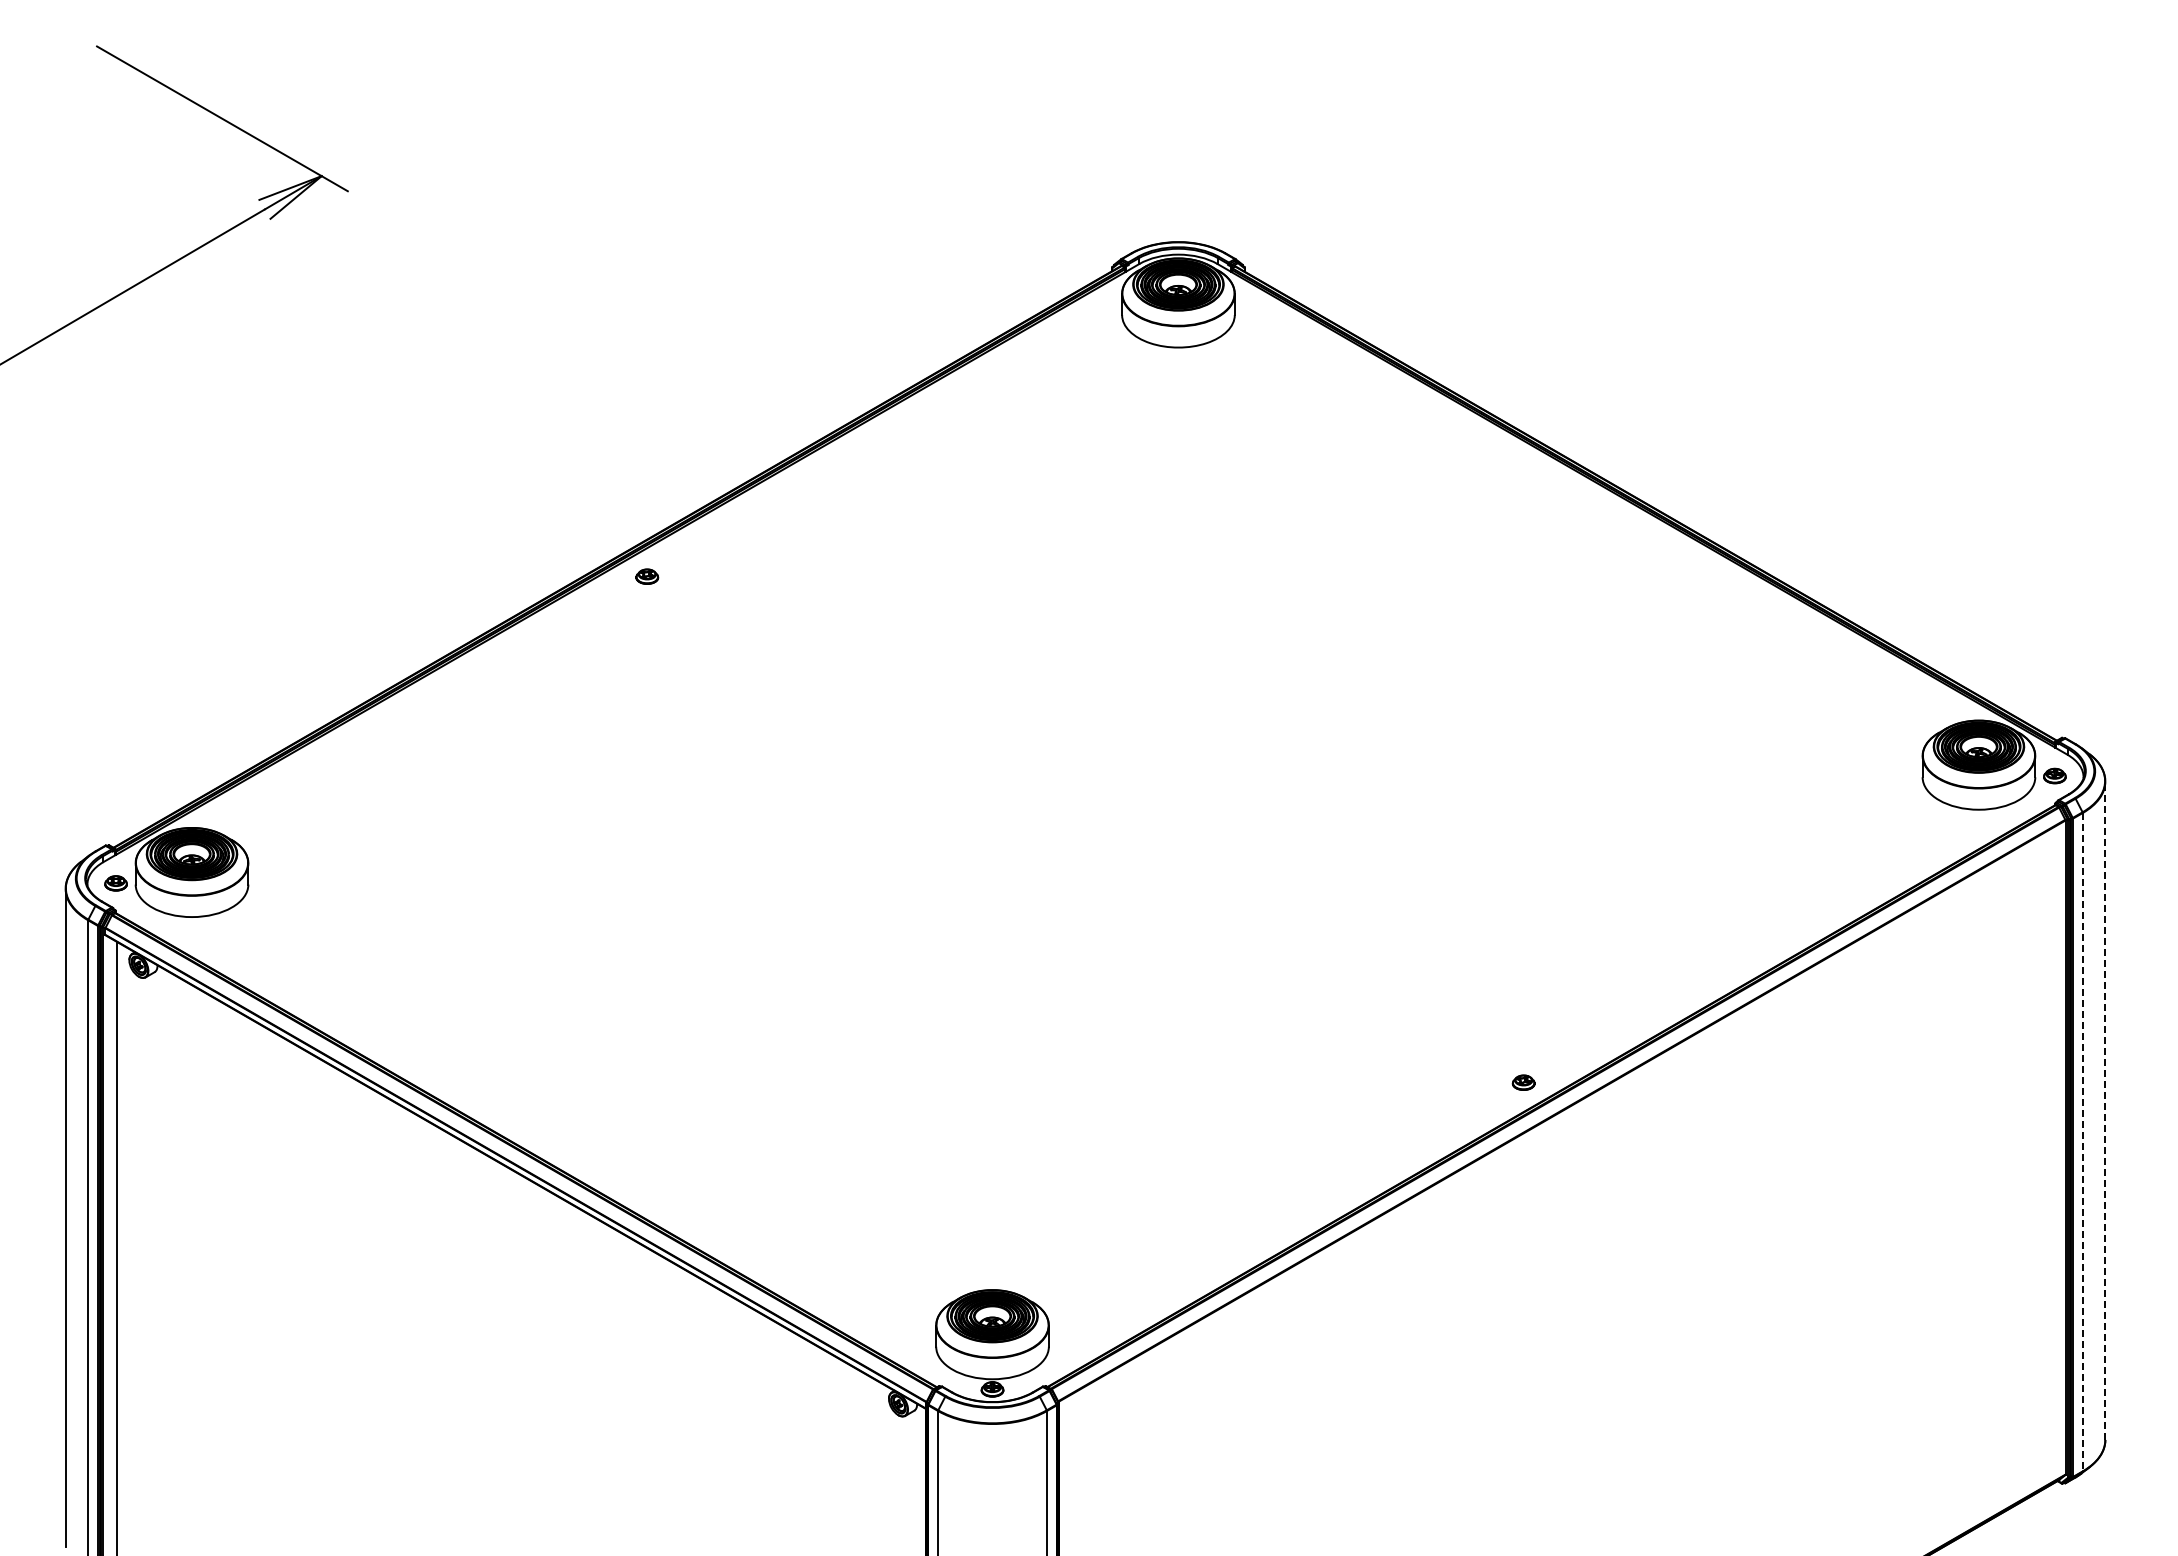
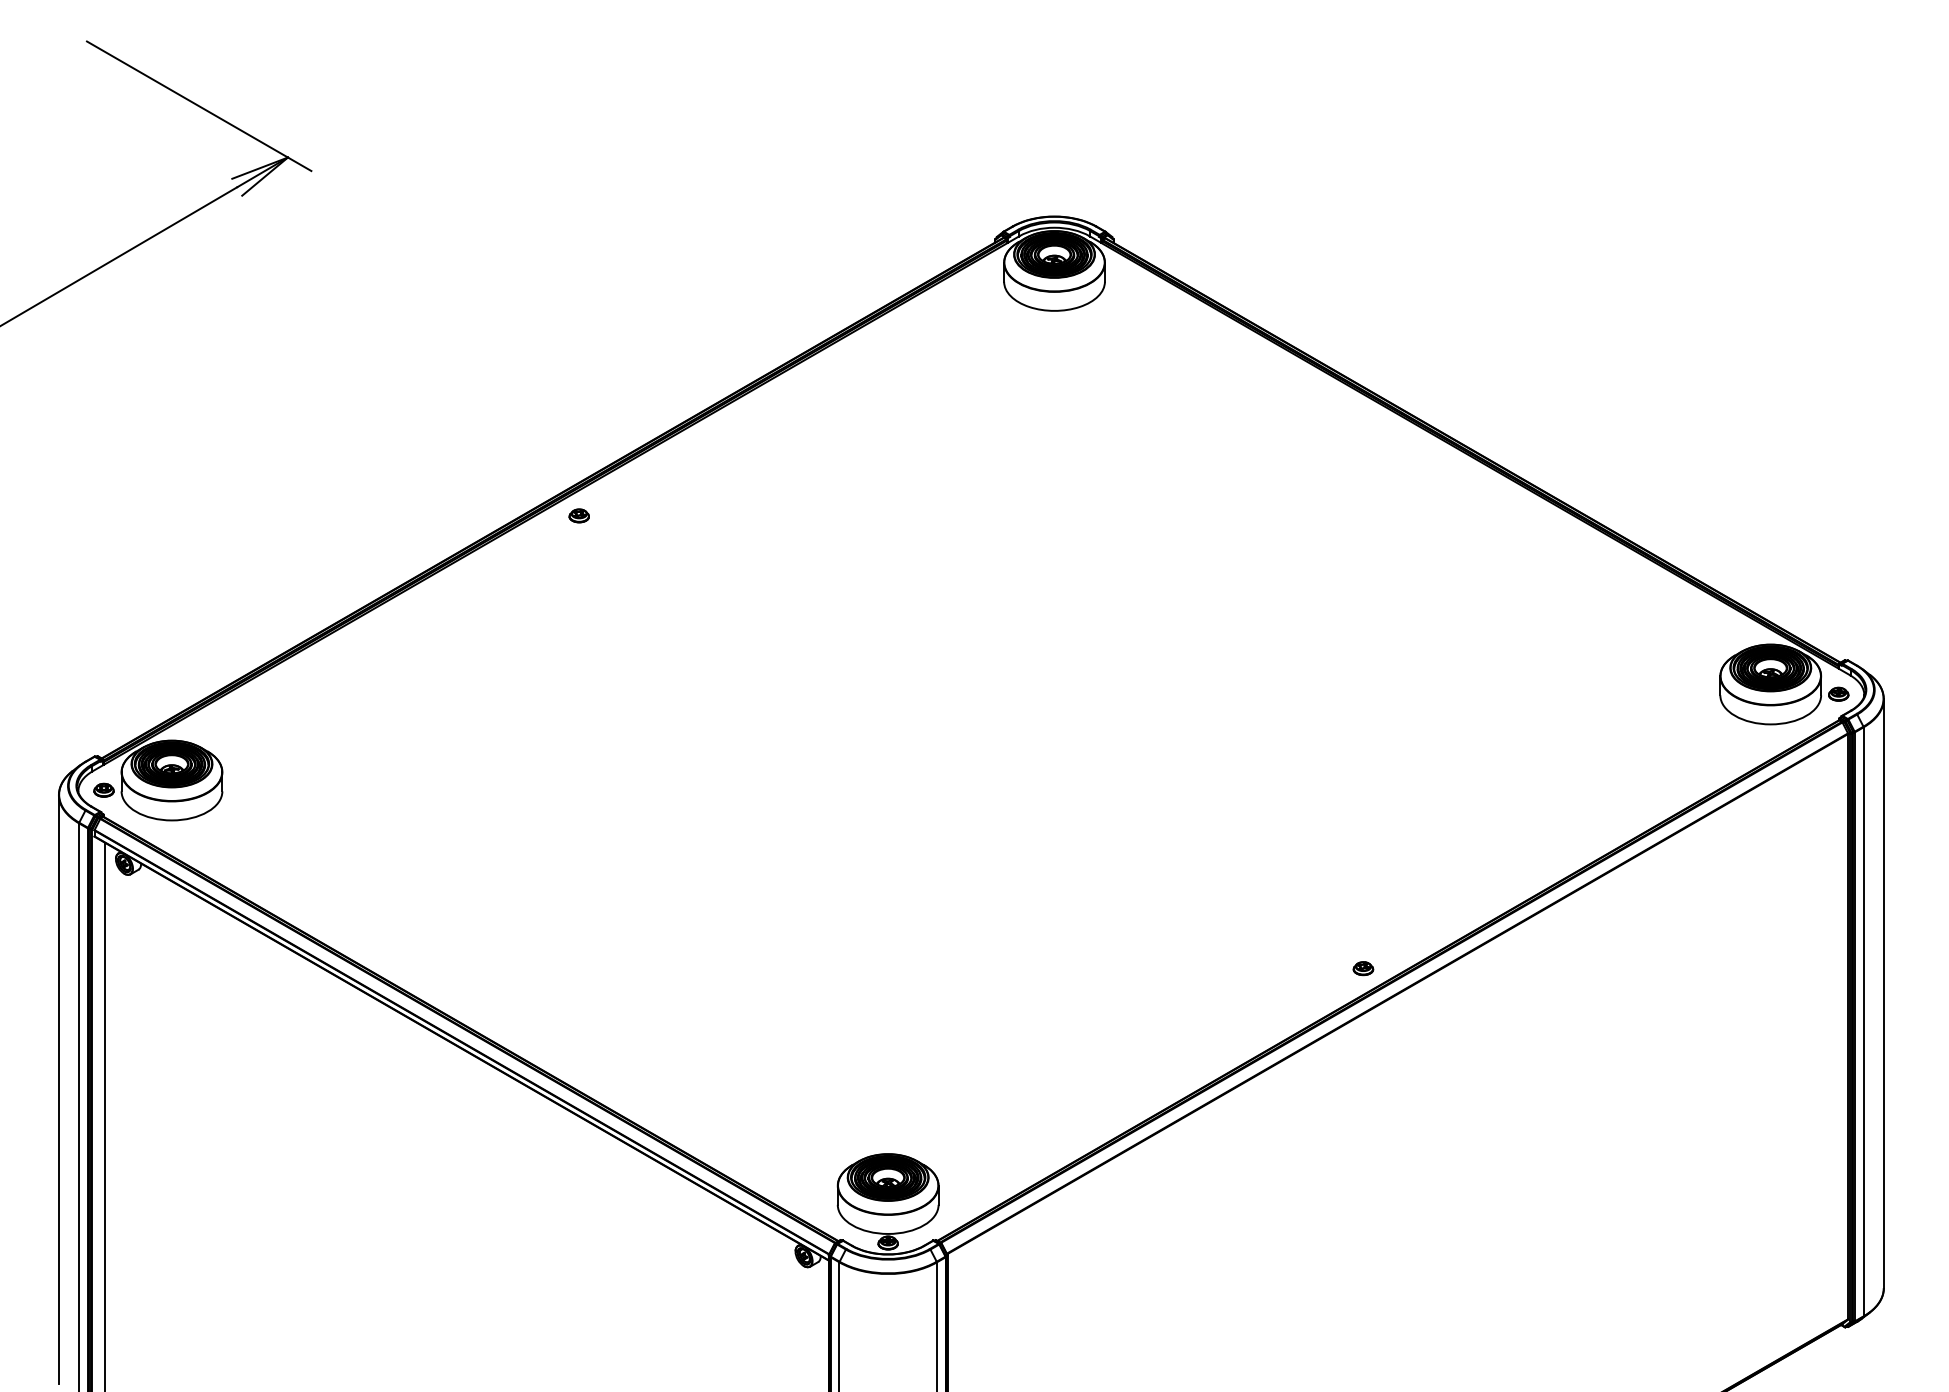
line: (2105, 1110) -> (1883, 993), dashed -> solid
line: (2082, 1142) -> (1863, 1022), dashed -> solid

